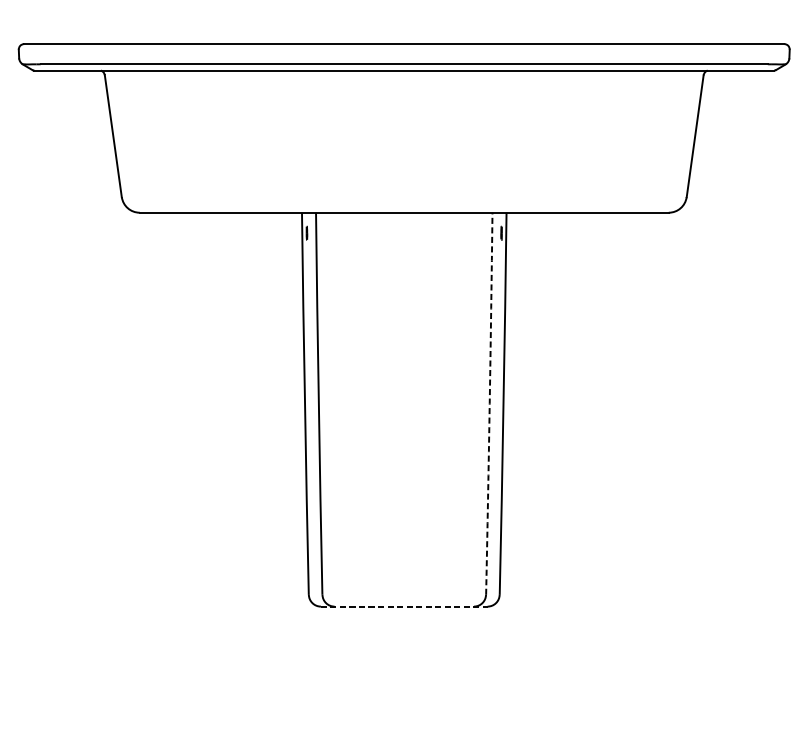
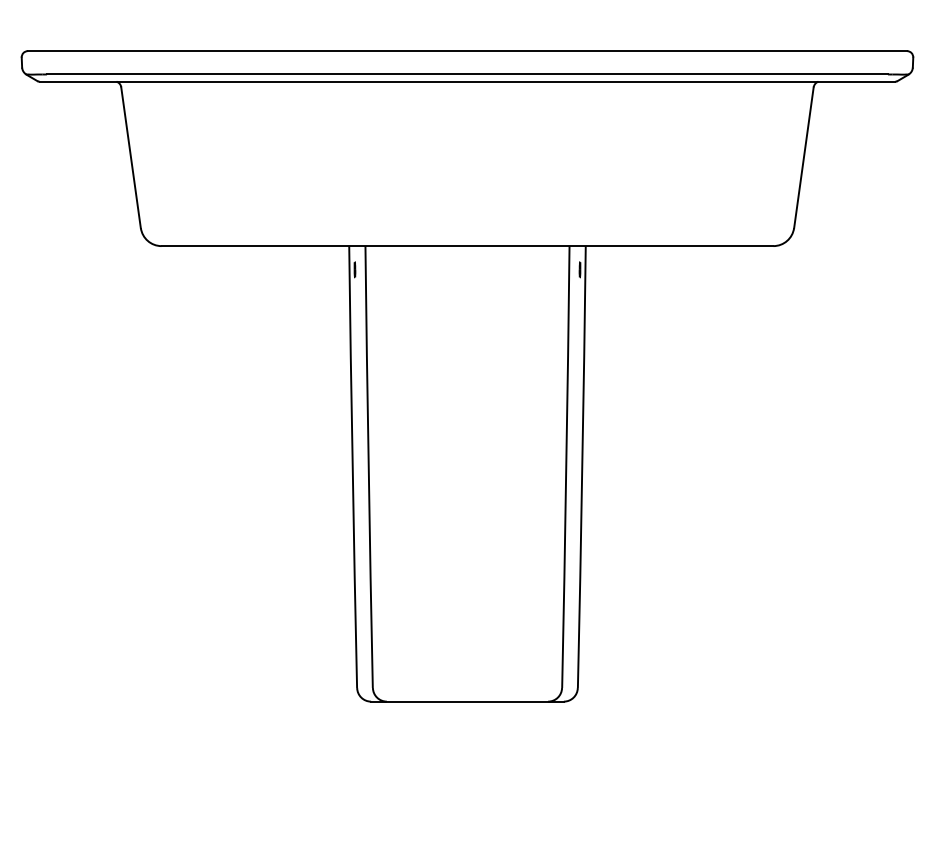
arc: (489, 404) -> (566, 467), dashed -> solid
line: (404, 606) -> (467, 701), dashed -> solid

